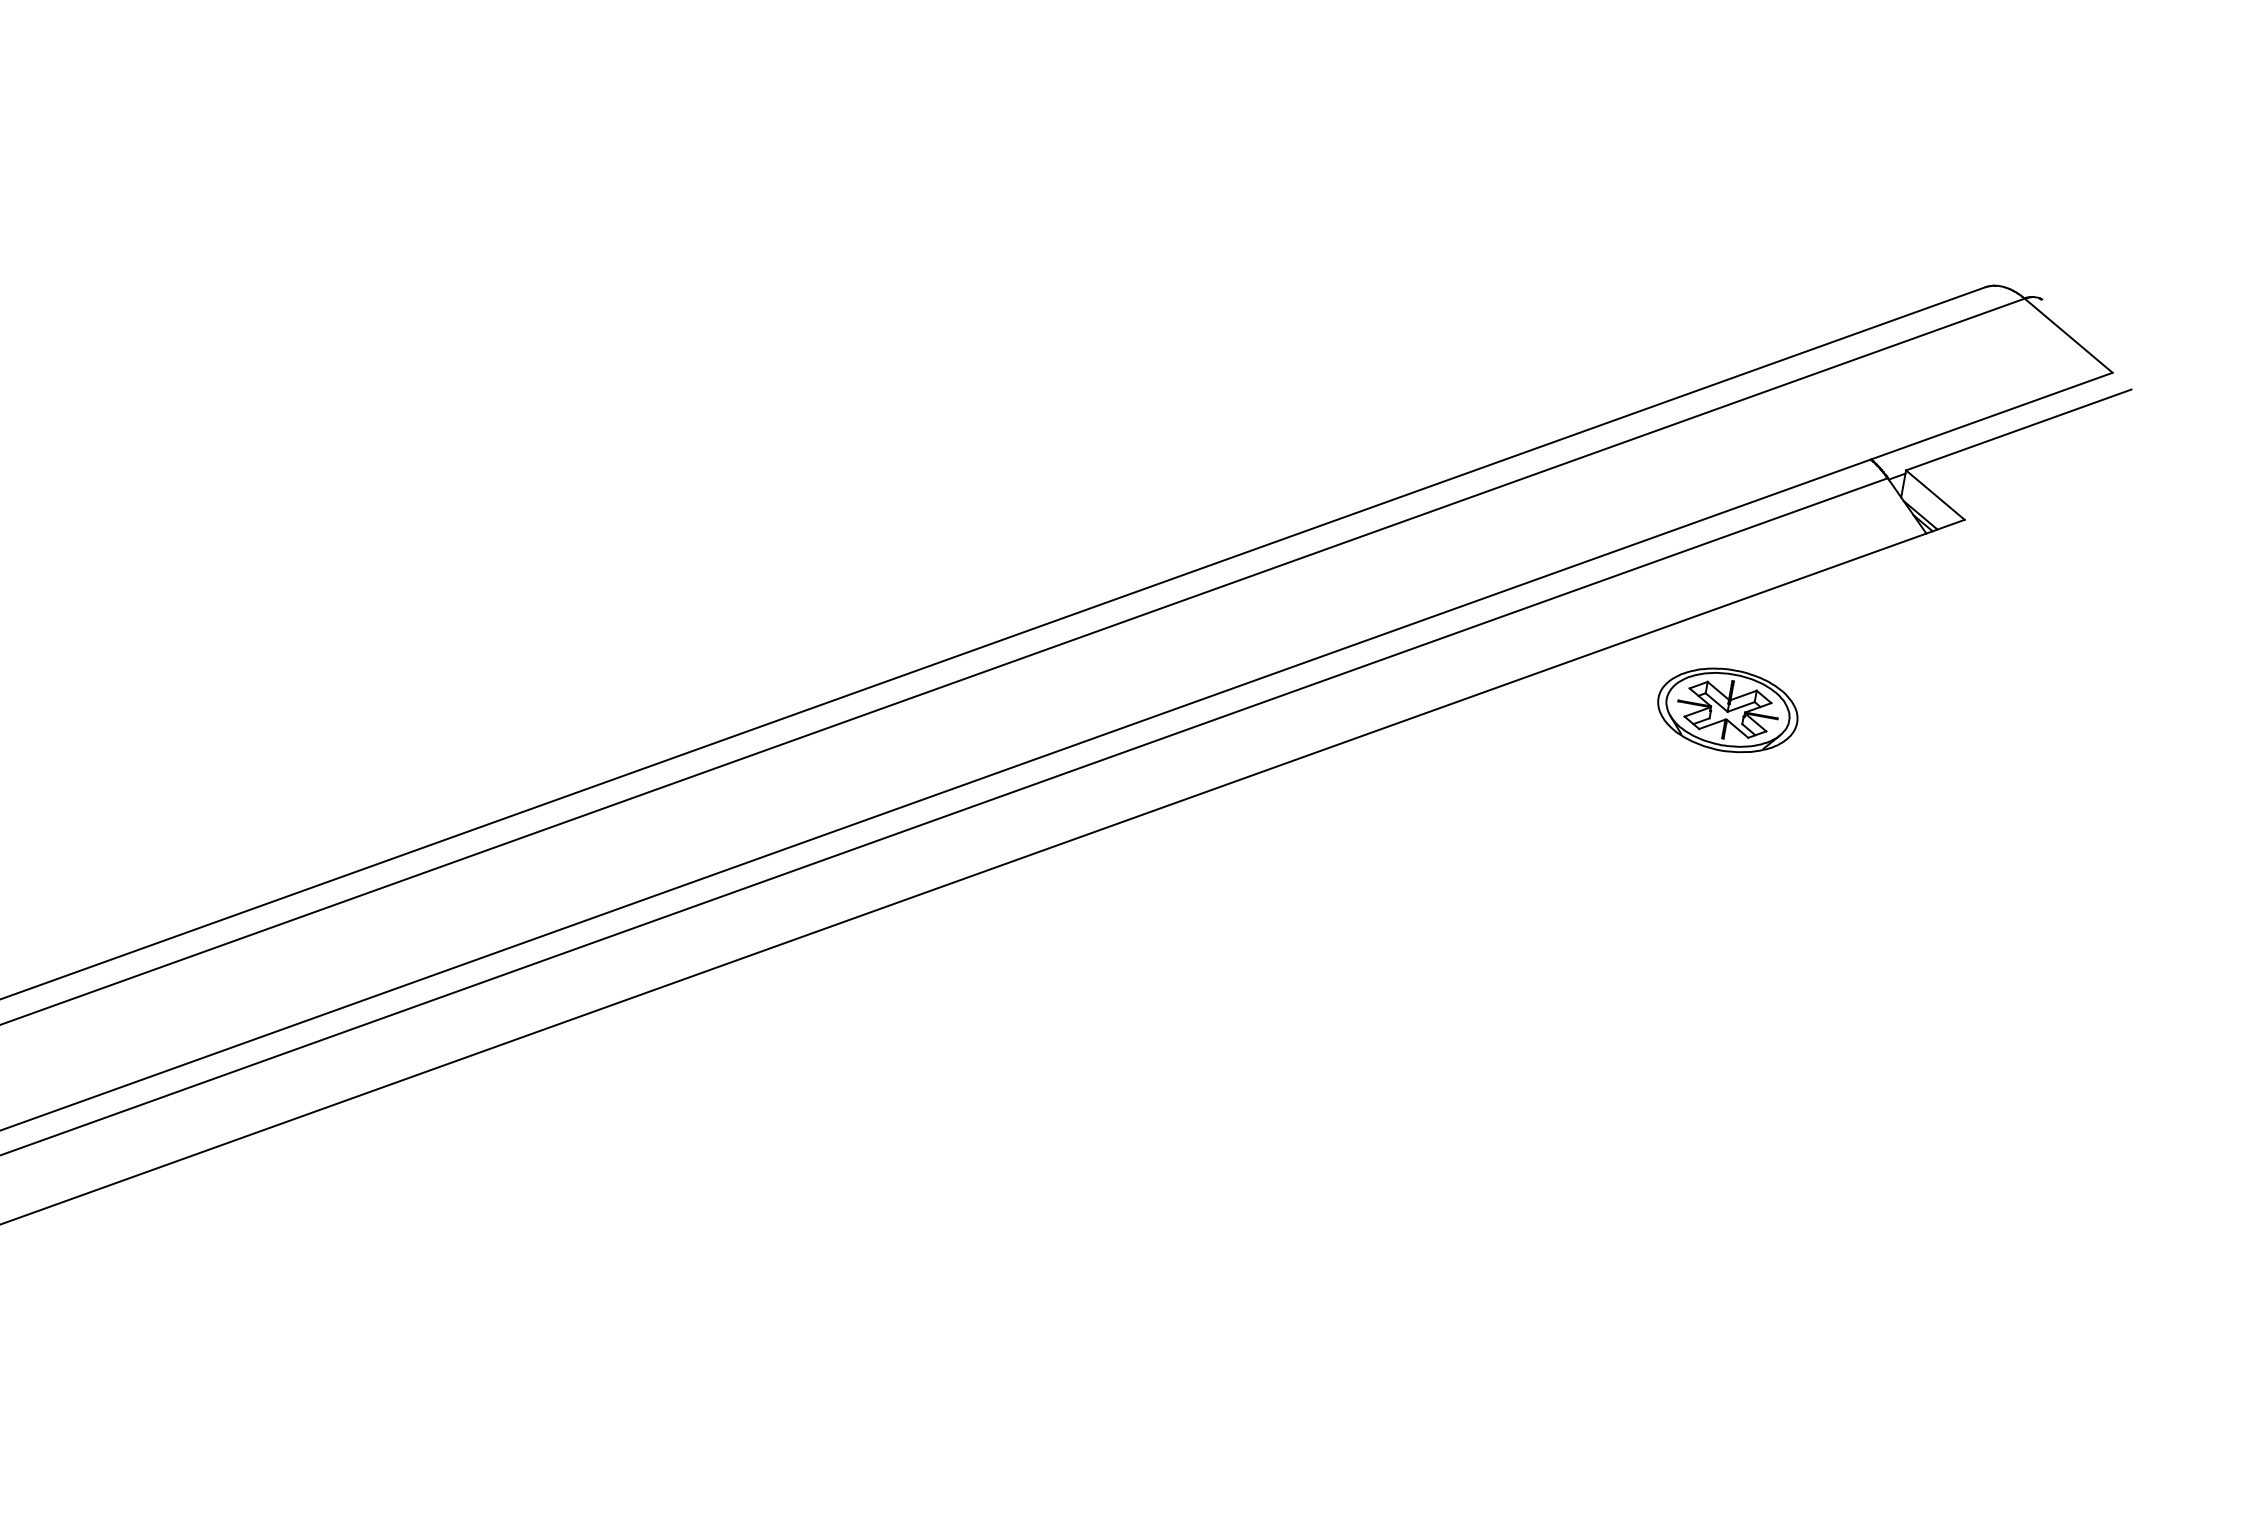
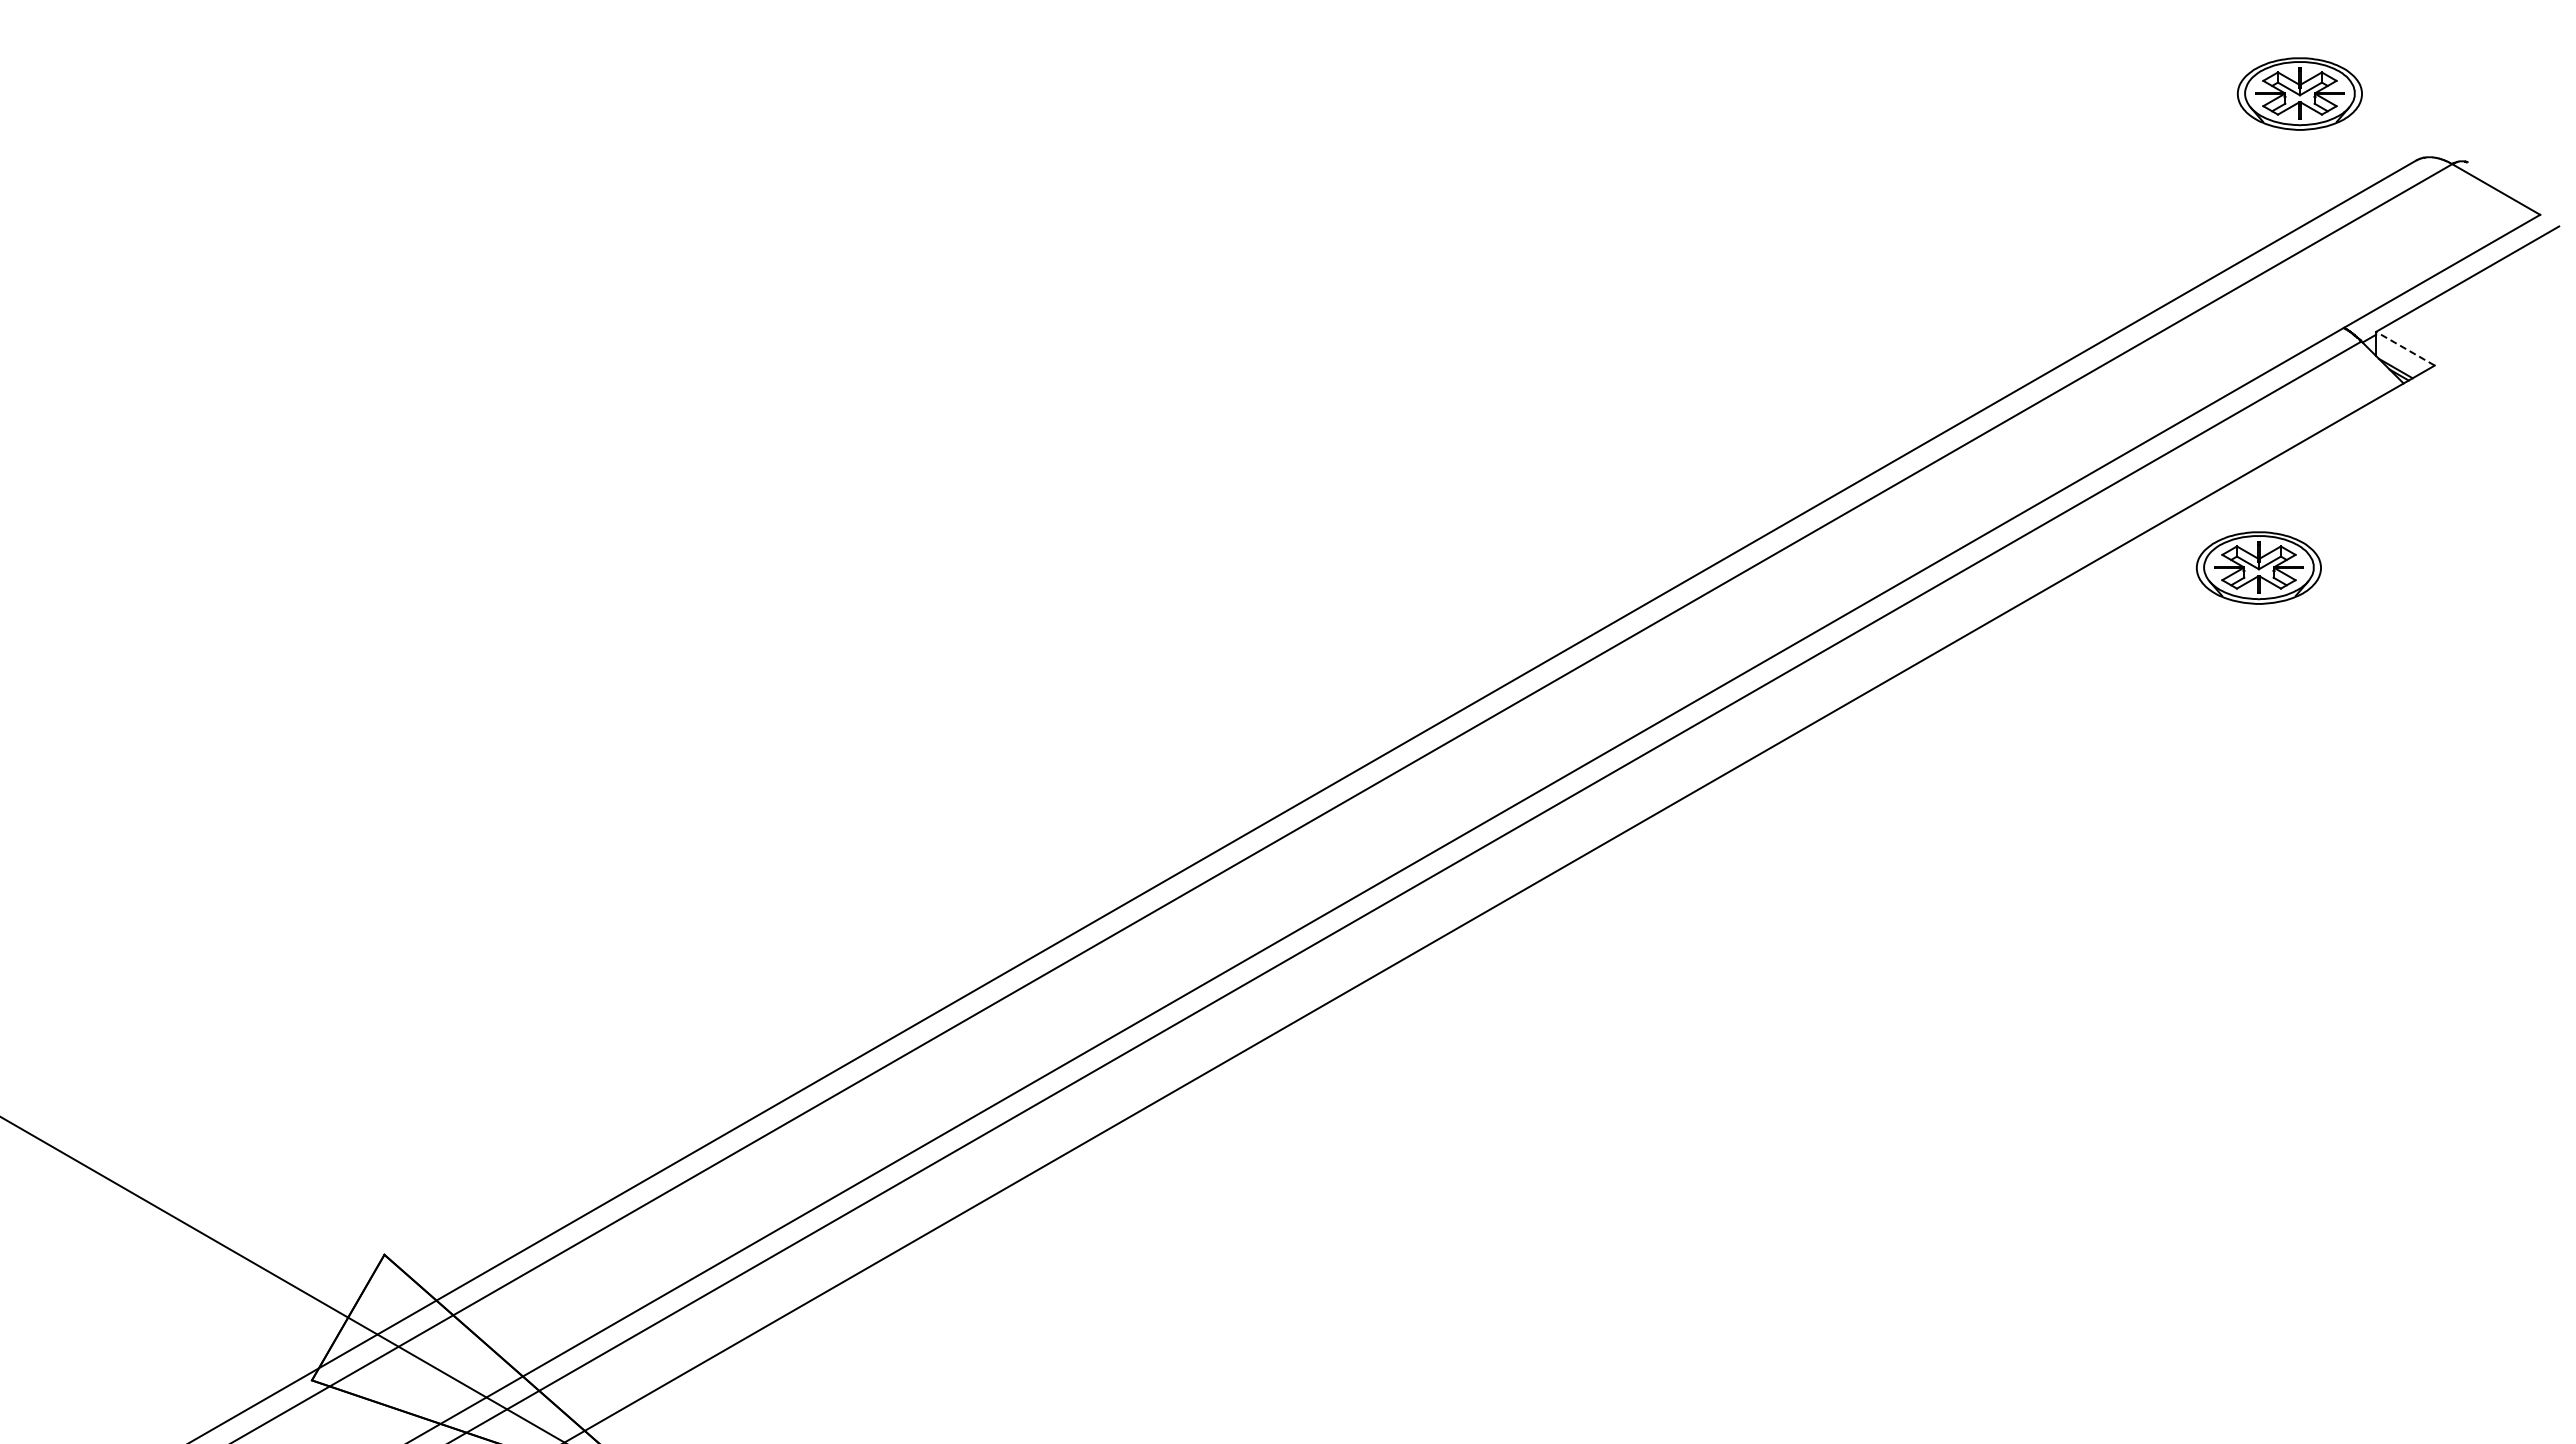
part: (1868, 189) -> (2299, 93), added
line: (1935, 494) -> (2405, 348), solid -> dashed

